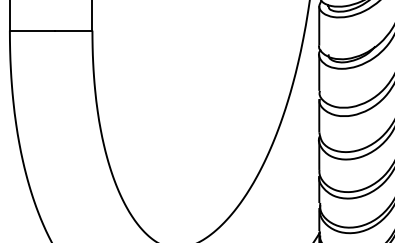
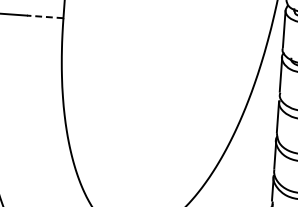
line: (73, 30) -> (45, 16), solid -> dashed

